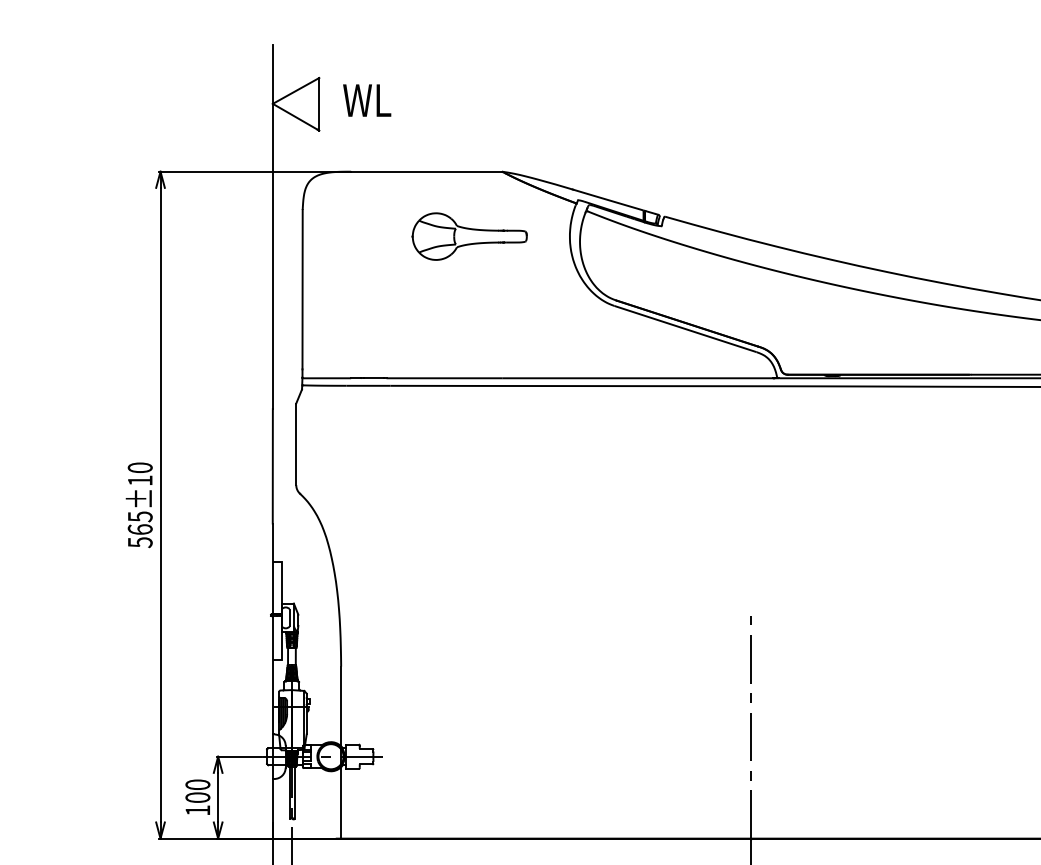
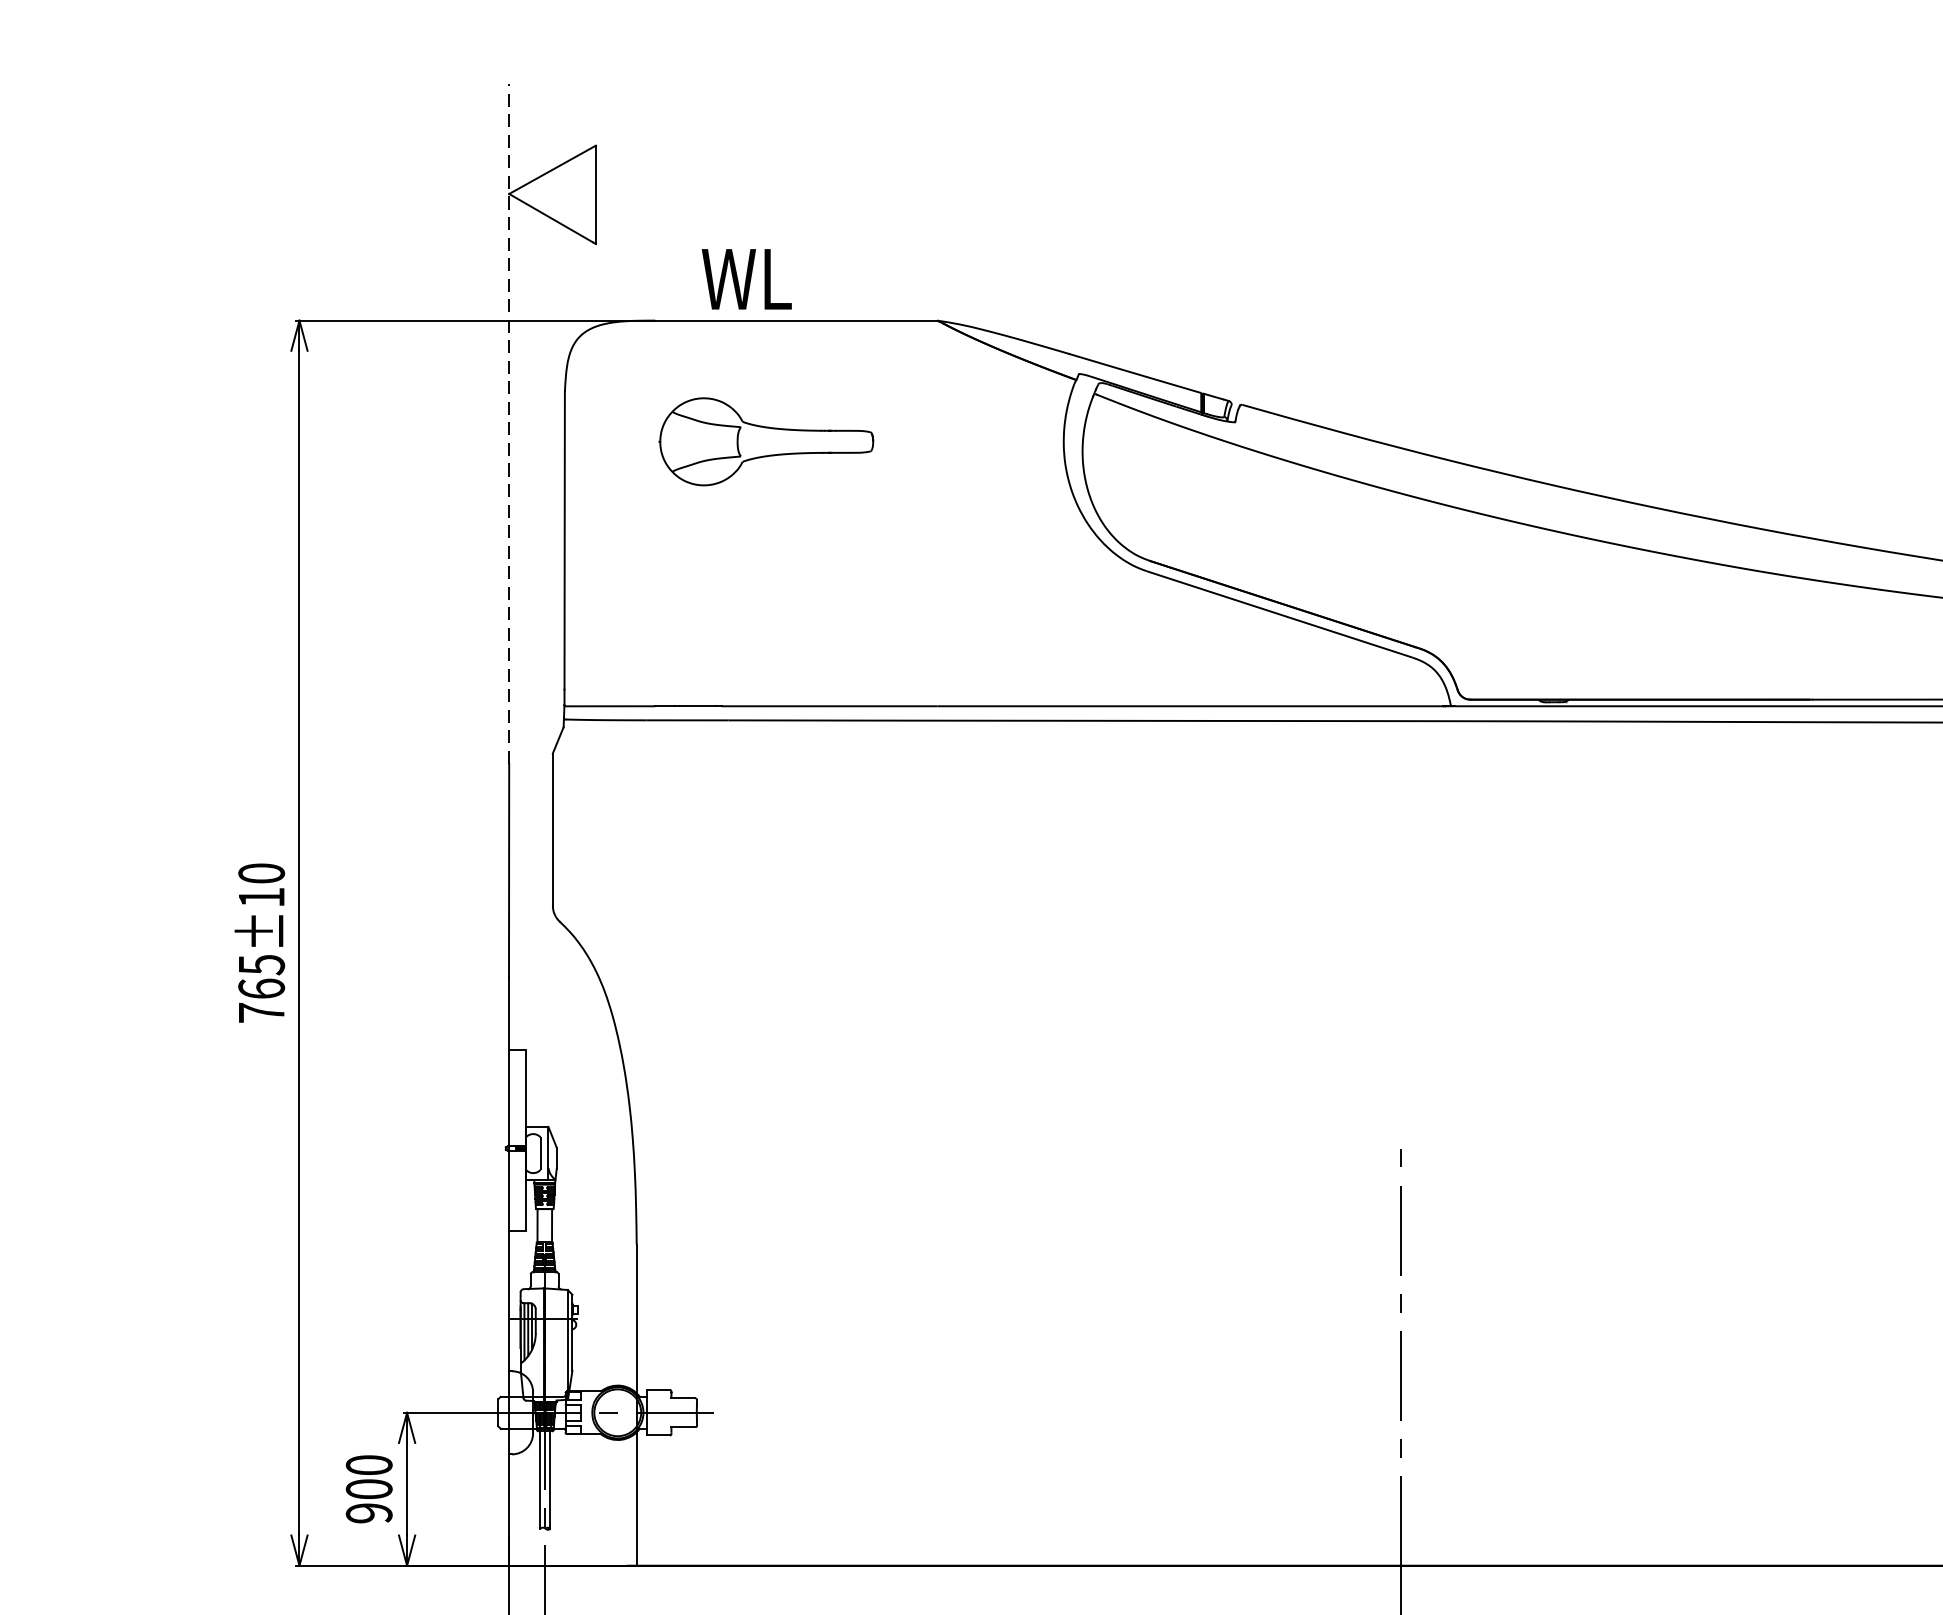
text: (367, 100) -> (747, 279), moved
line: (272, 226) -> (508, 422), solid -> dashed
part: (469, 236) -> (766, 441), moved
text: (140, 542) -> (262, 1012), 565±10 -> 765±10
text: (197, 810) -> (368, 1513), 100 -> 900

